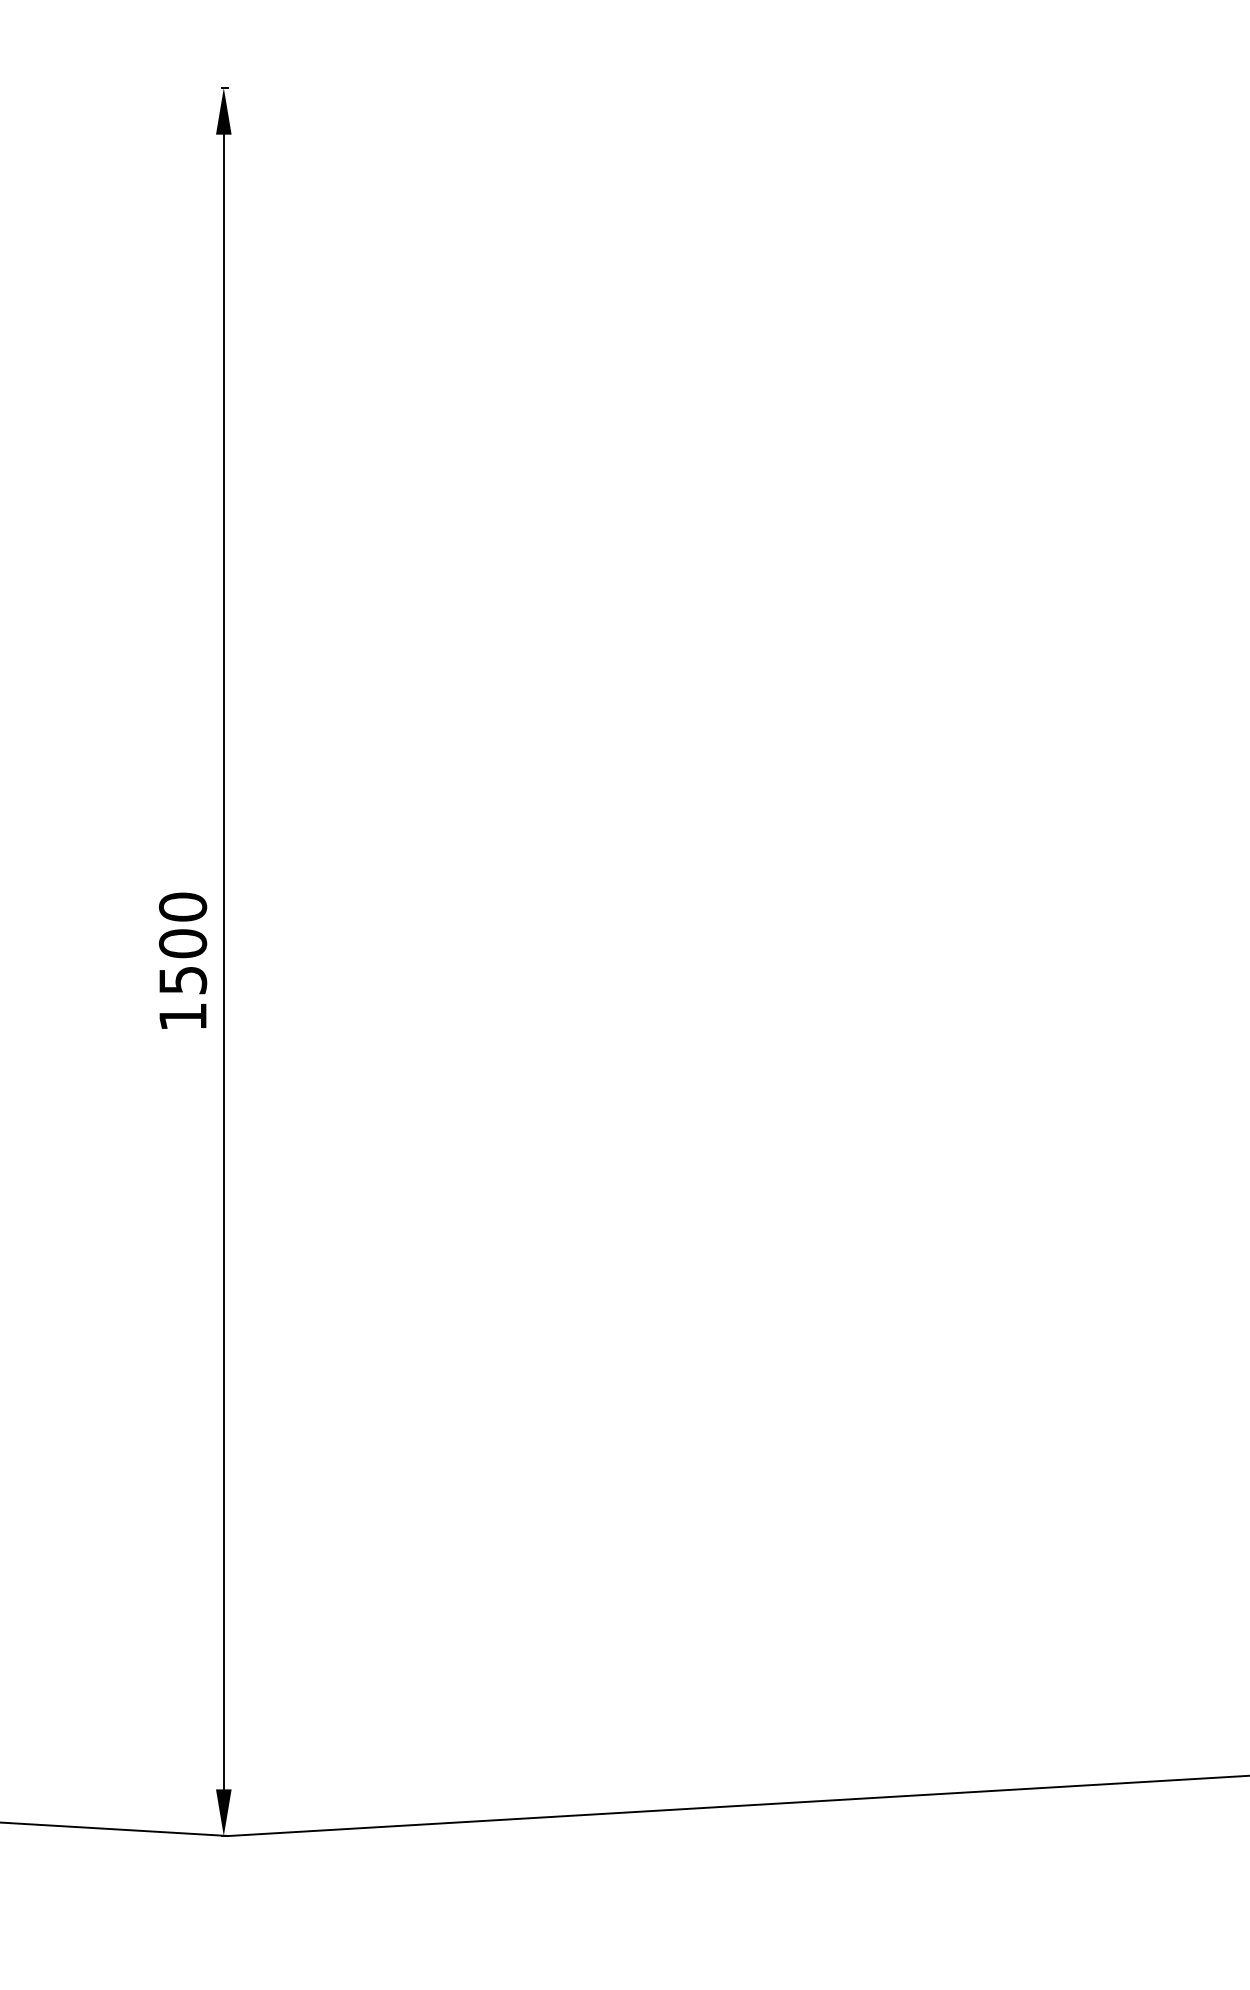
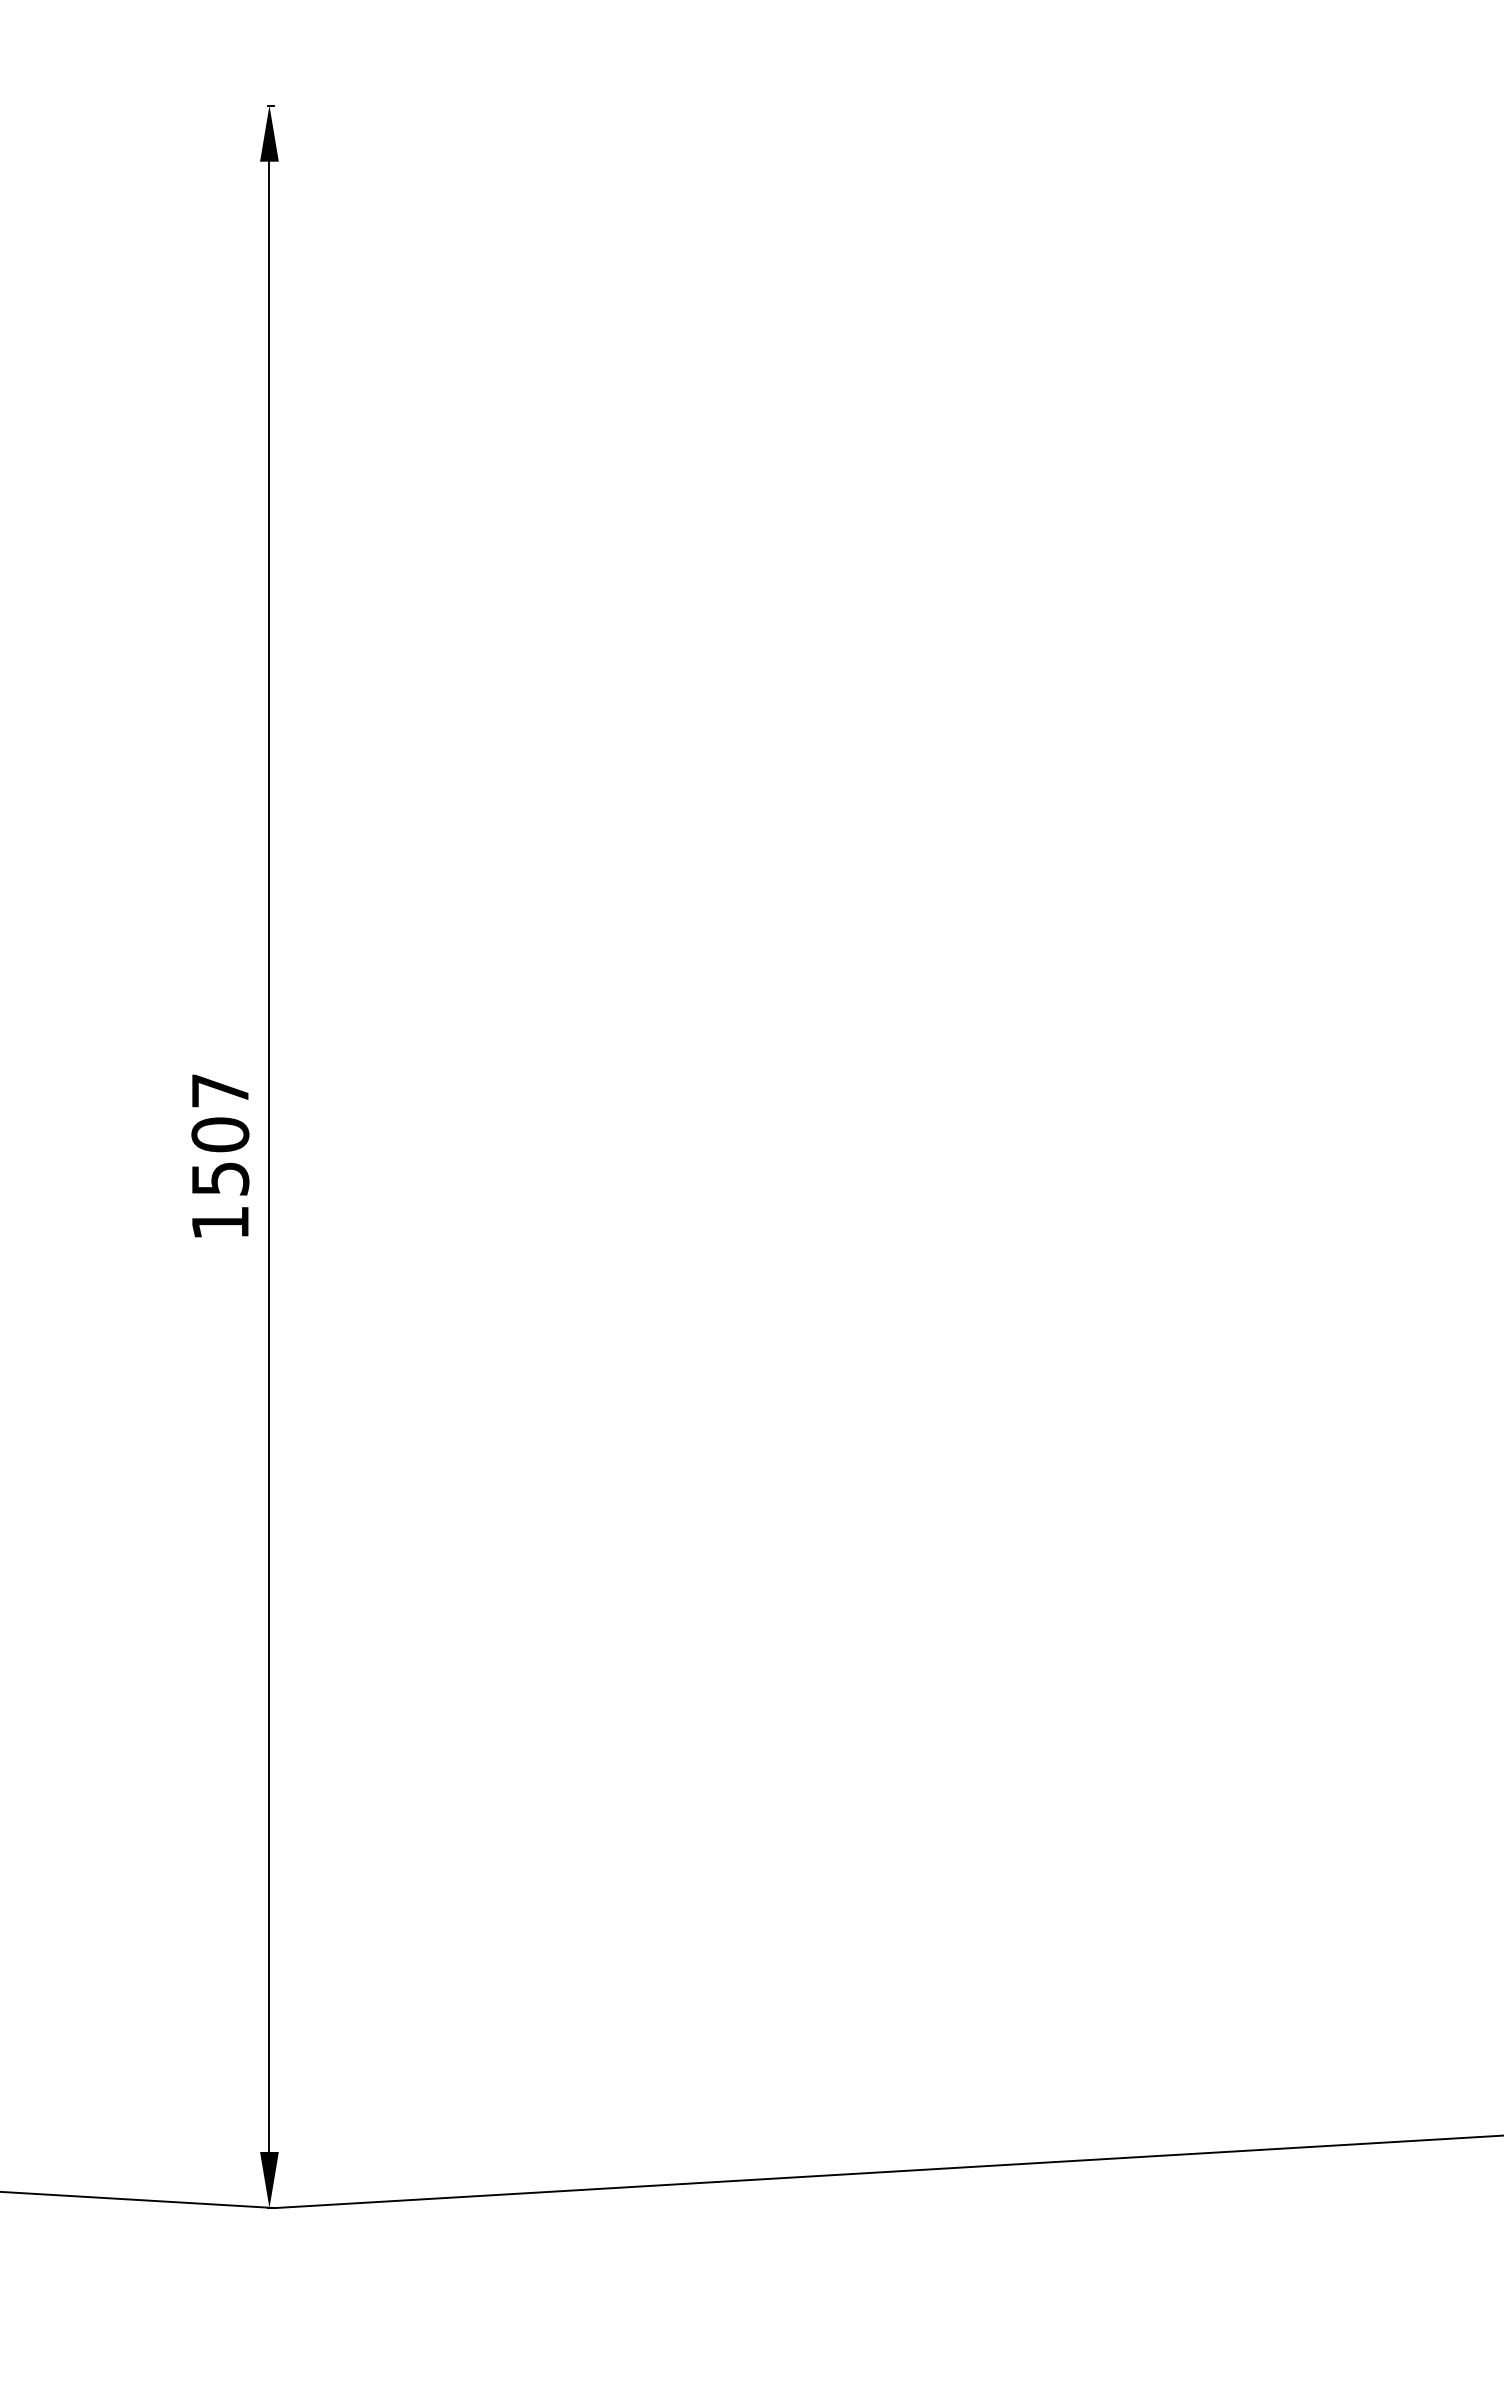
text: (183, 906) -> (220, 1090), 1500 -> 1507

